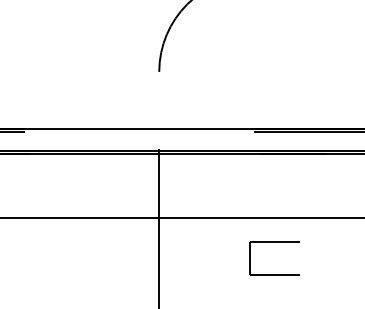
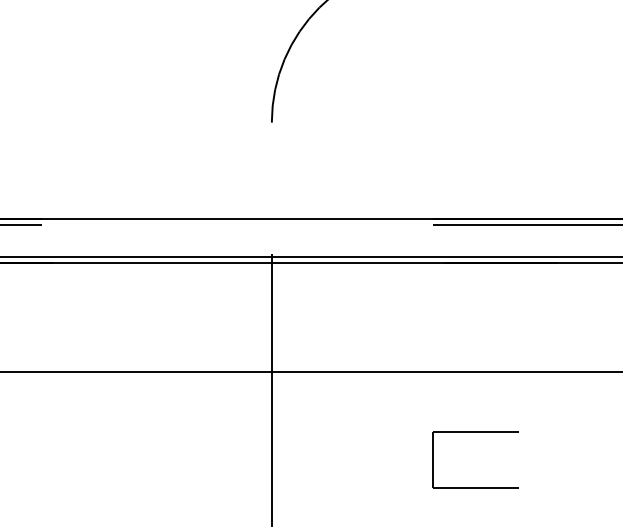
part: (274, 242) -> (475, 432), moved

